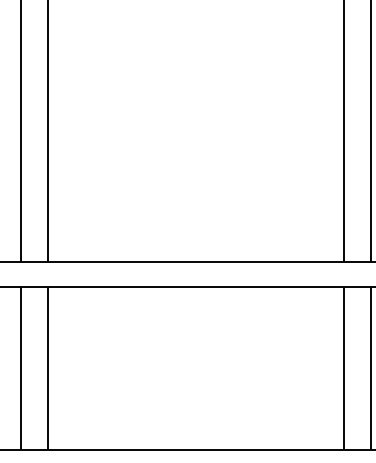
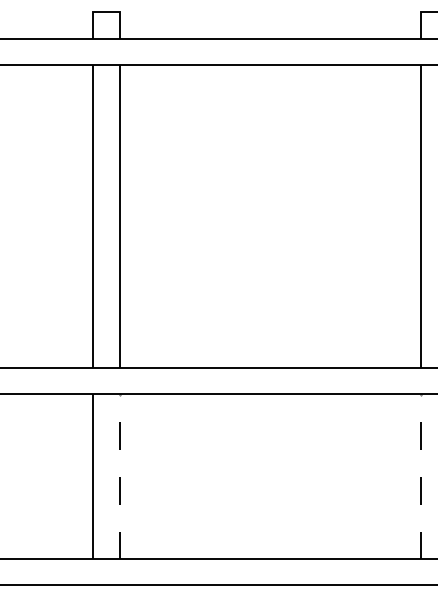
line: (48, 368) -> (120, 476), solid -> dashed
line: (343, 368) -> (421, 476), solid -> dashed

